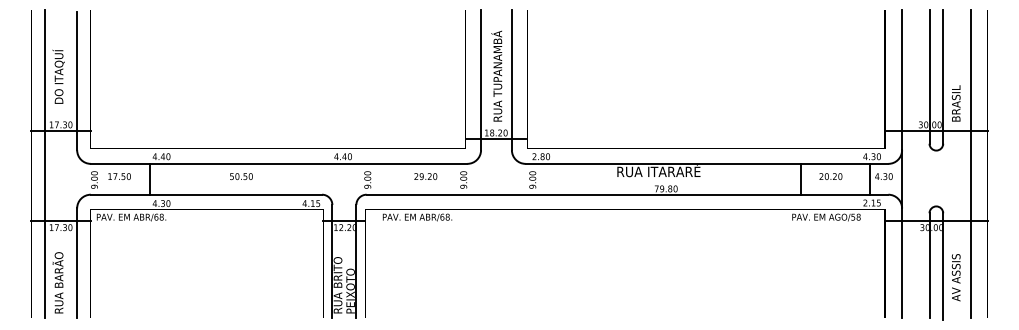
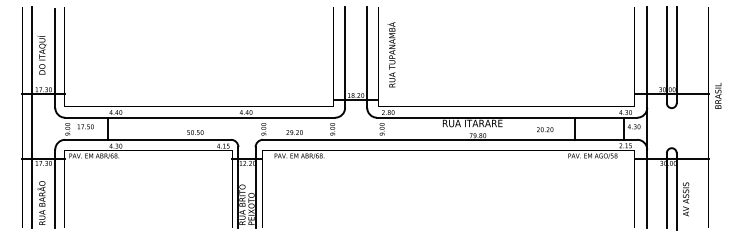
text: (496, 75) -> (391, 54), moved
text: (955, 103) -> (717, 95), moved
line: (970, 163) -> (696, 117), removed
text: (241, 176) -> (195, 132), moved
text: (425, 176) -> (294, 132), moved
text: (830, 176) -> (544, 129), moved

